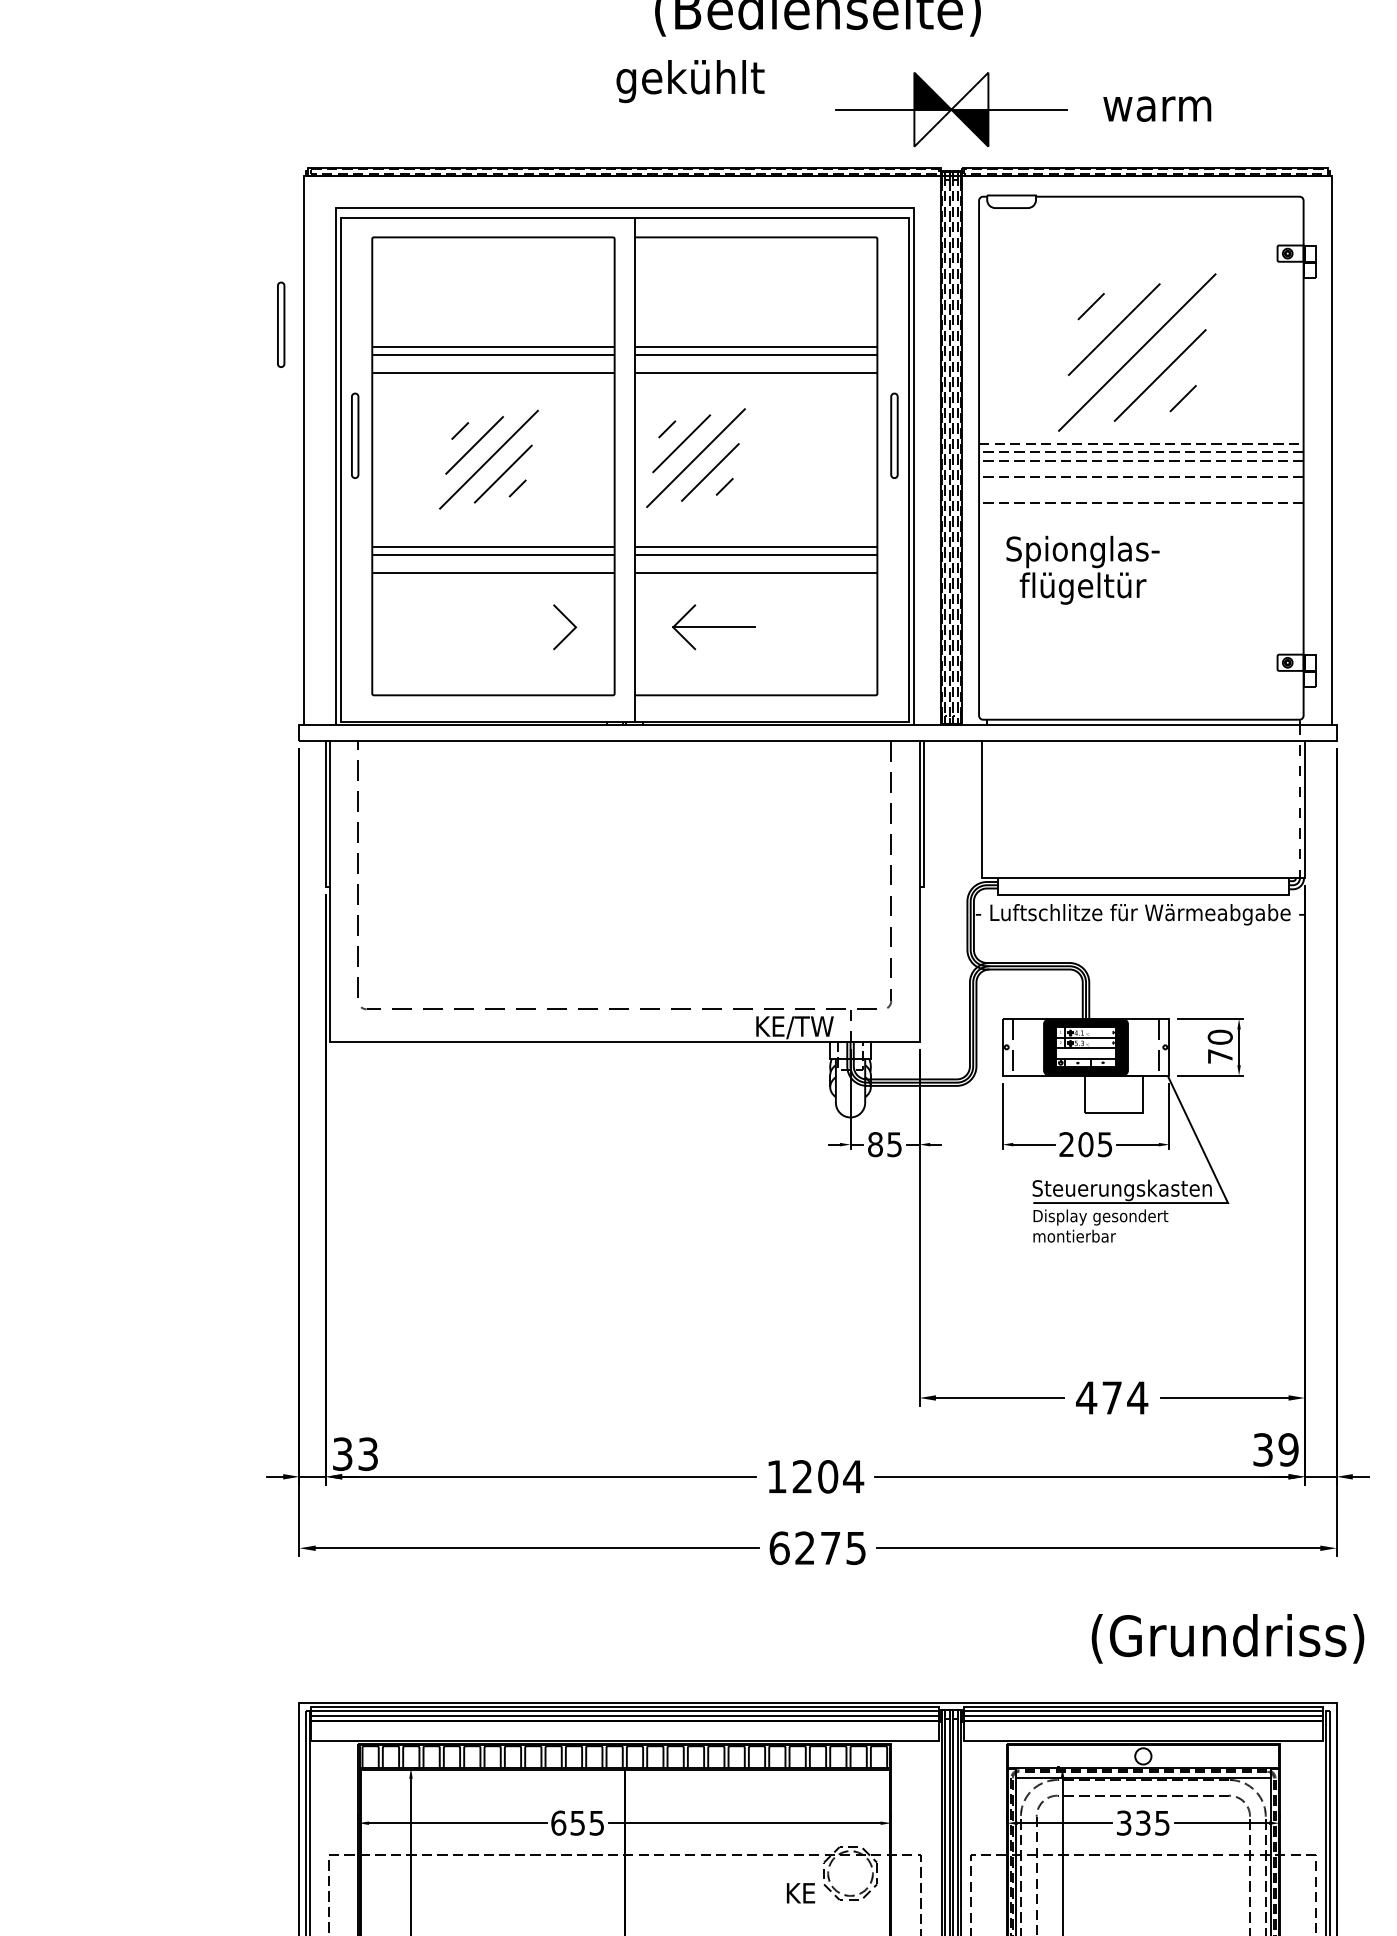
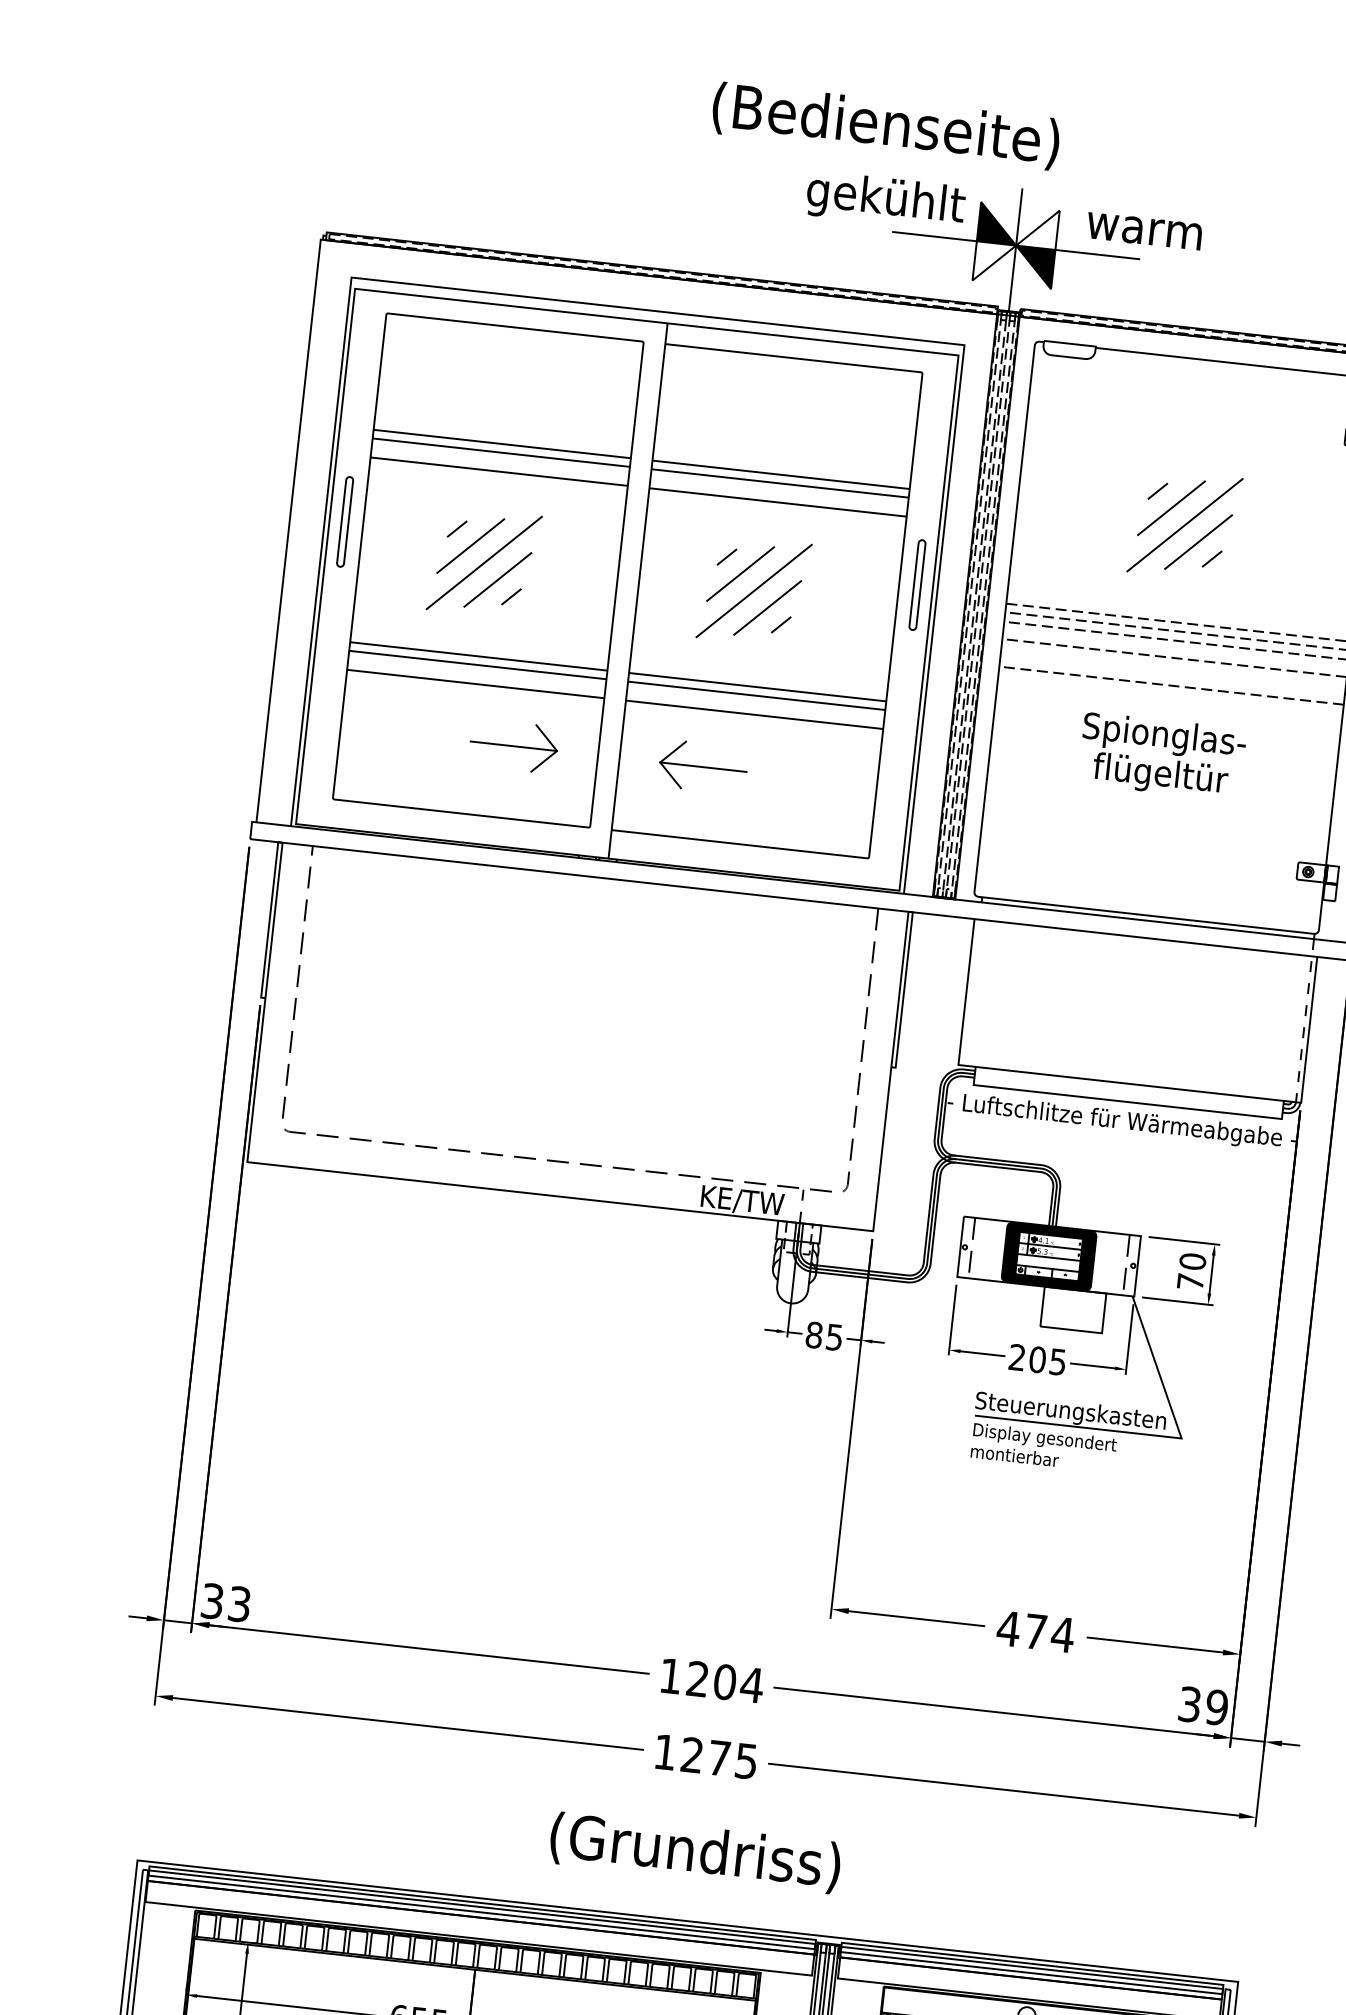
text: (690, 81) -> (885, 200), moved
text: (1157, 108) -> (1144, 230), moved
line: (951, 113) -> (1015, 249), added
part: (281, 324) -> (279, 395), removed
part: (1137, 352) -> (1185, 525), size x0.62
part: (695, 457) -> (753, 590), moved
text: (1082, 569) -> (1161, 755), moved
line: (535, 627) -> (514, 746), added
text: (779, 1548) -> (665, 1752), 6275 -> 1275
text: (1227, 1638) -> (694, 1852), moved

